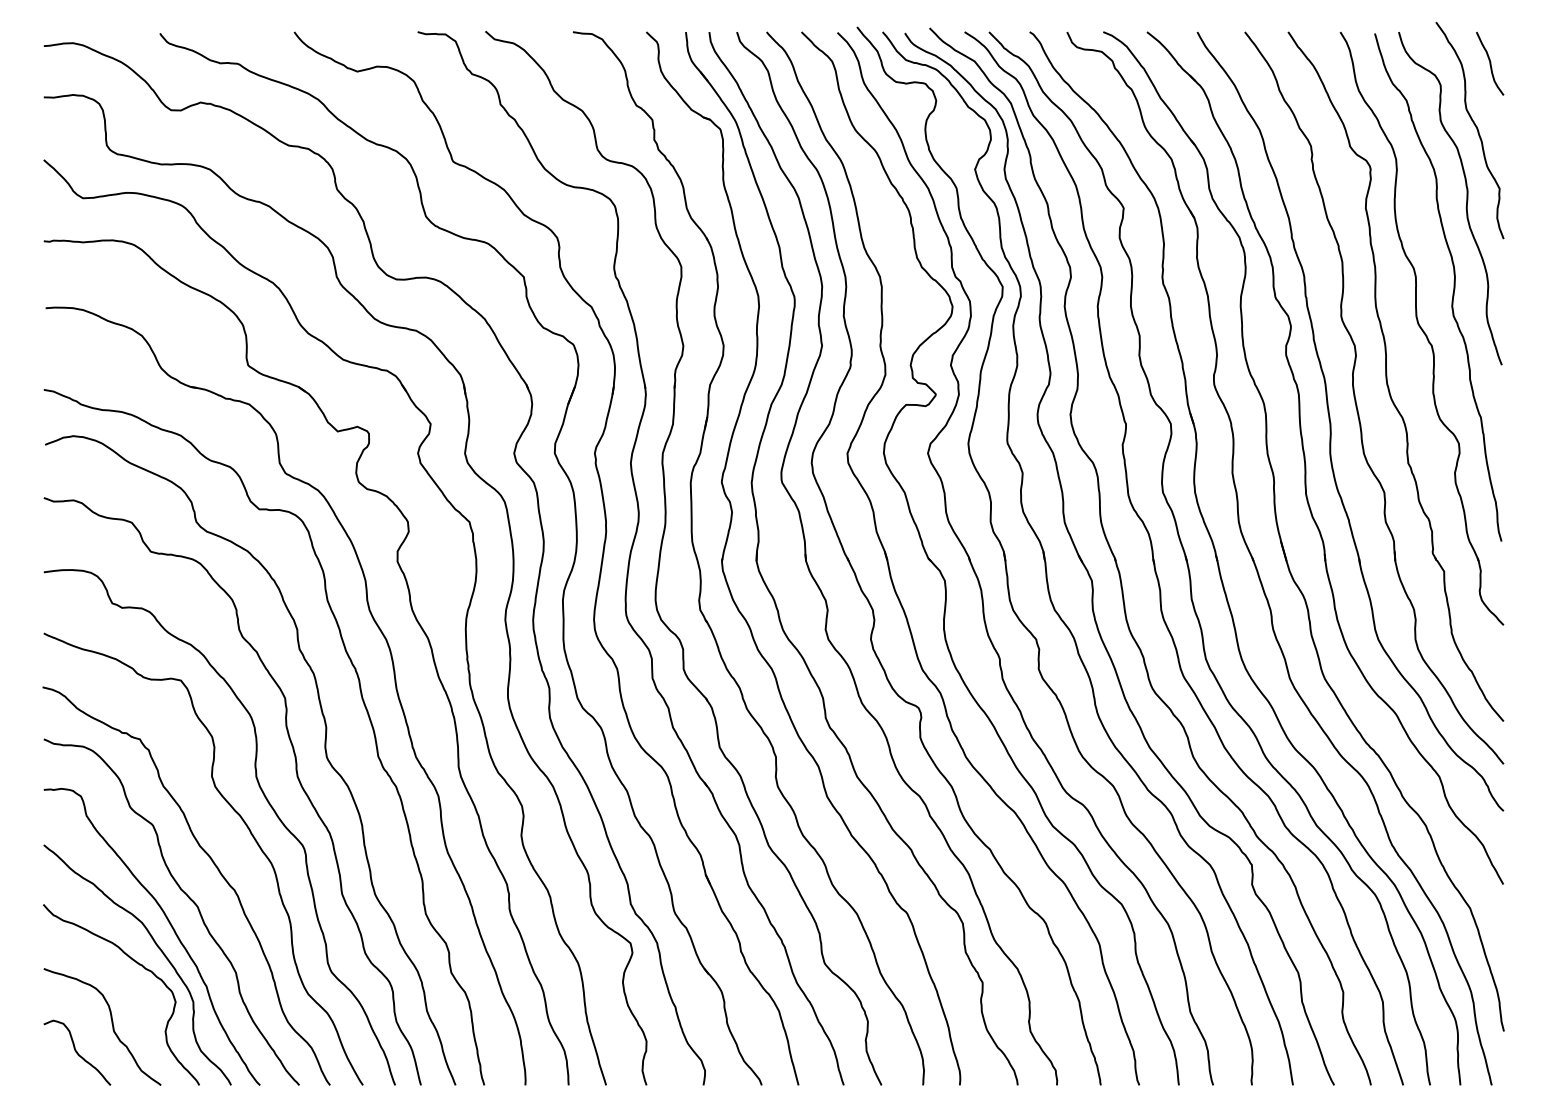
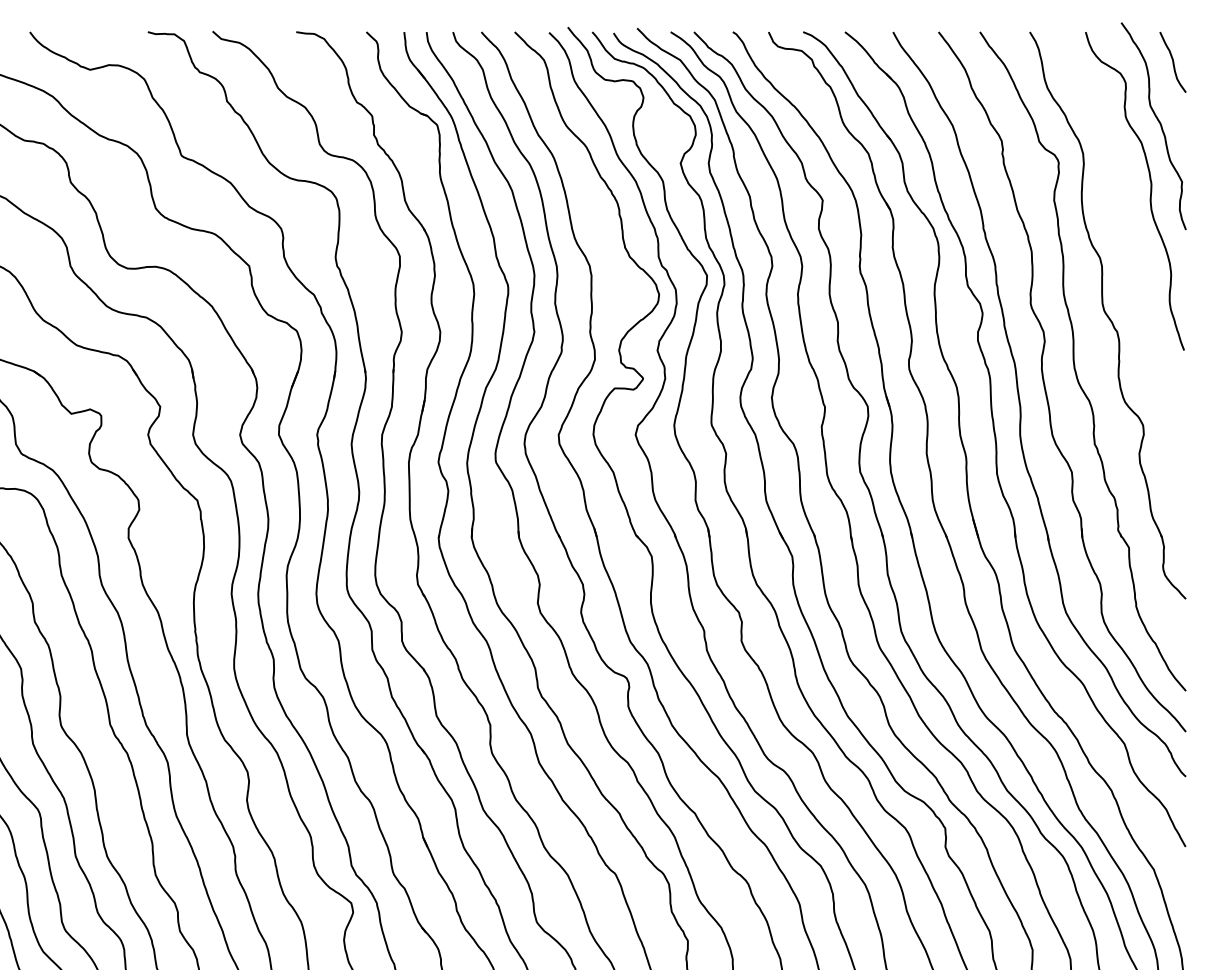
curve: (1452, 292) -> (1137, 281), removed

